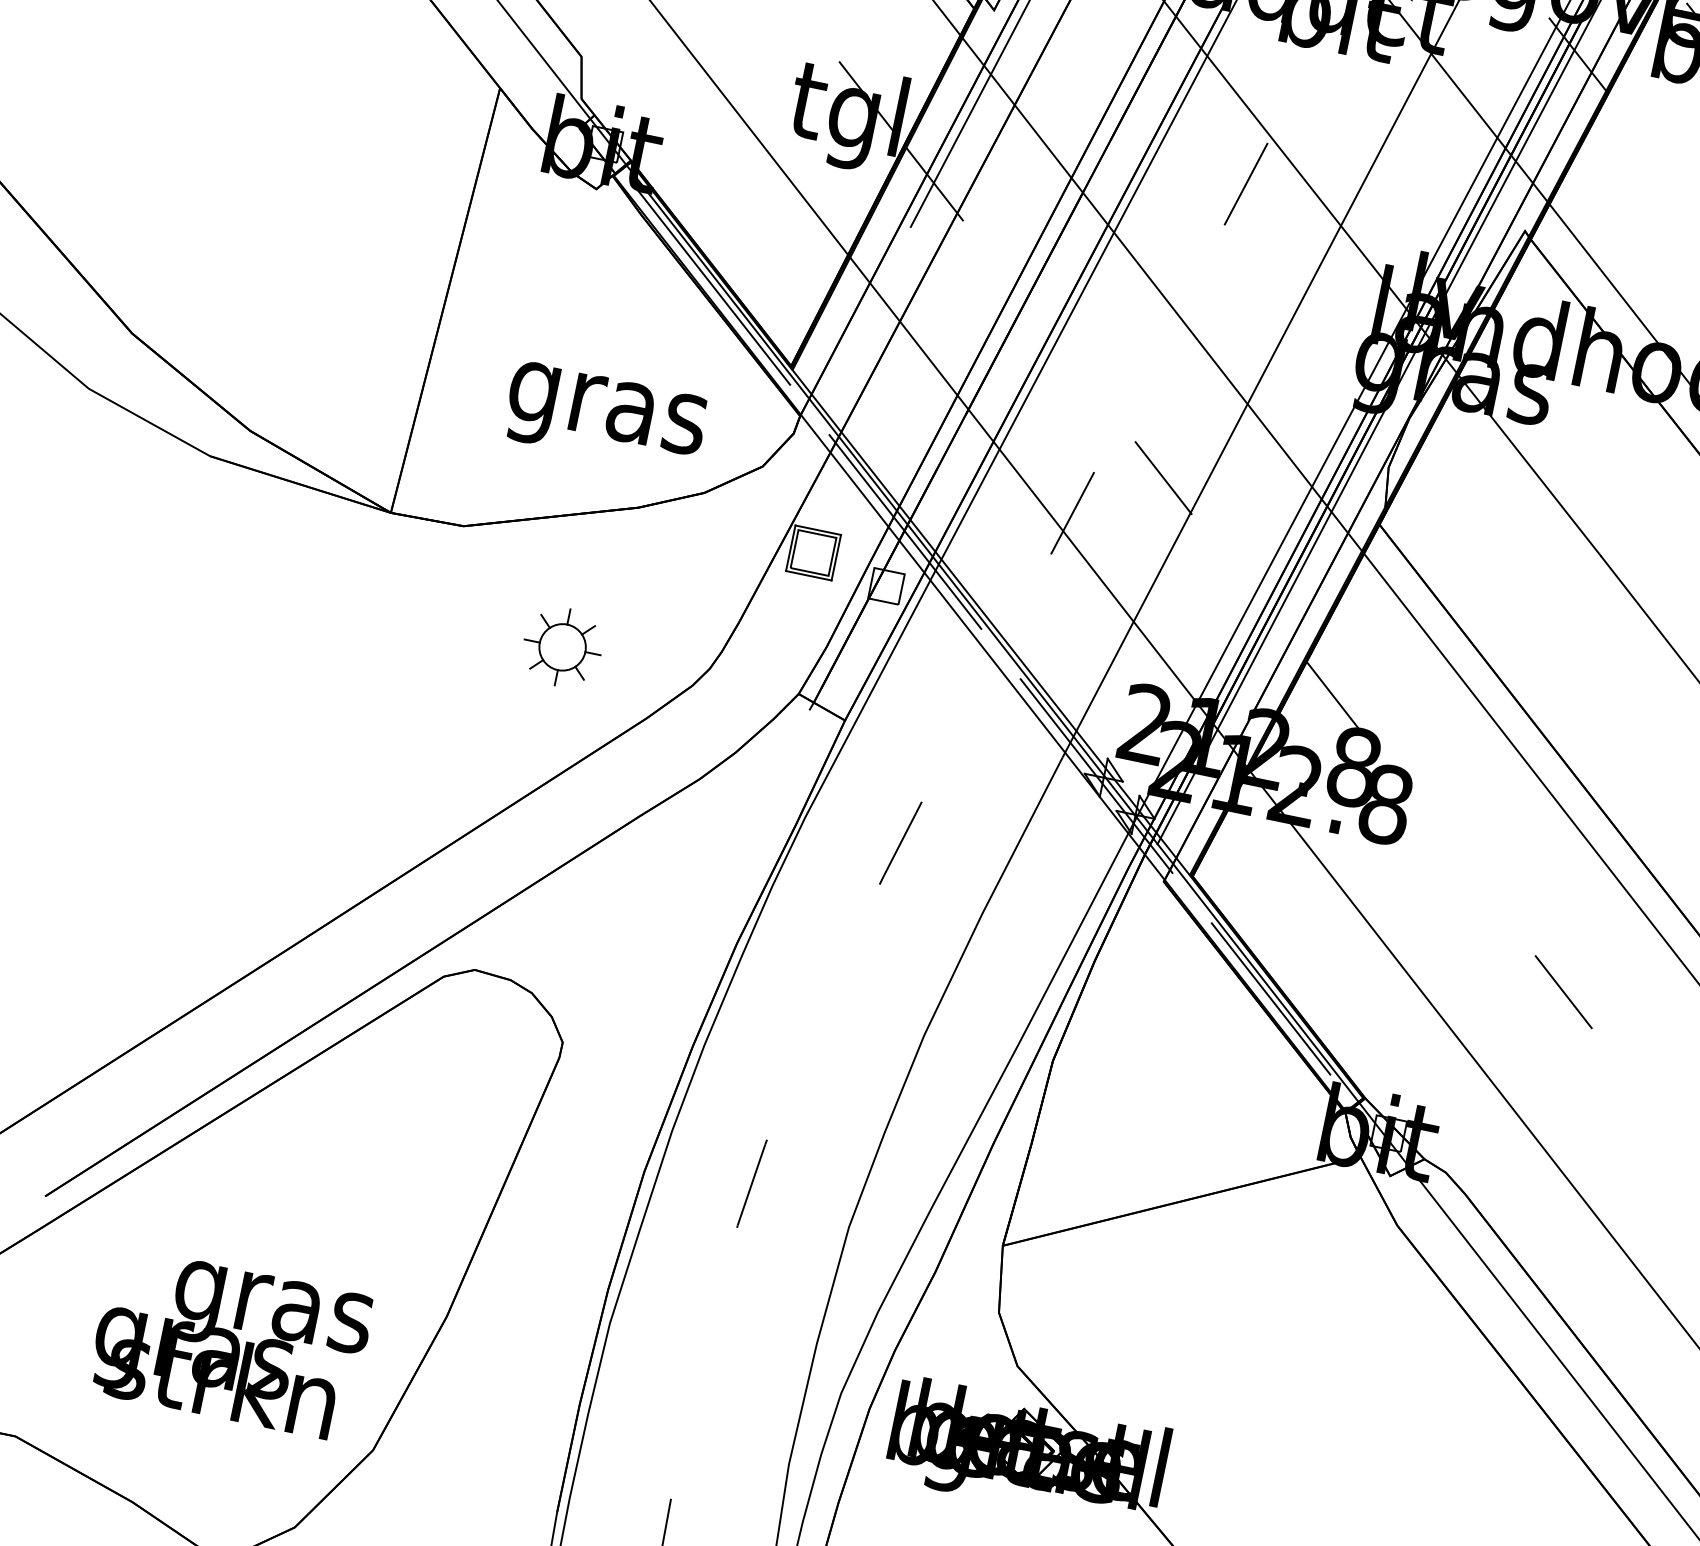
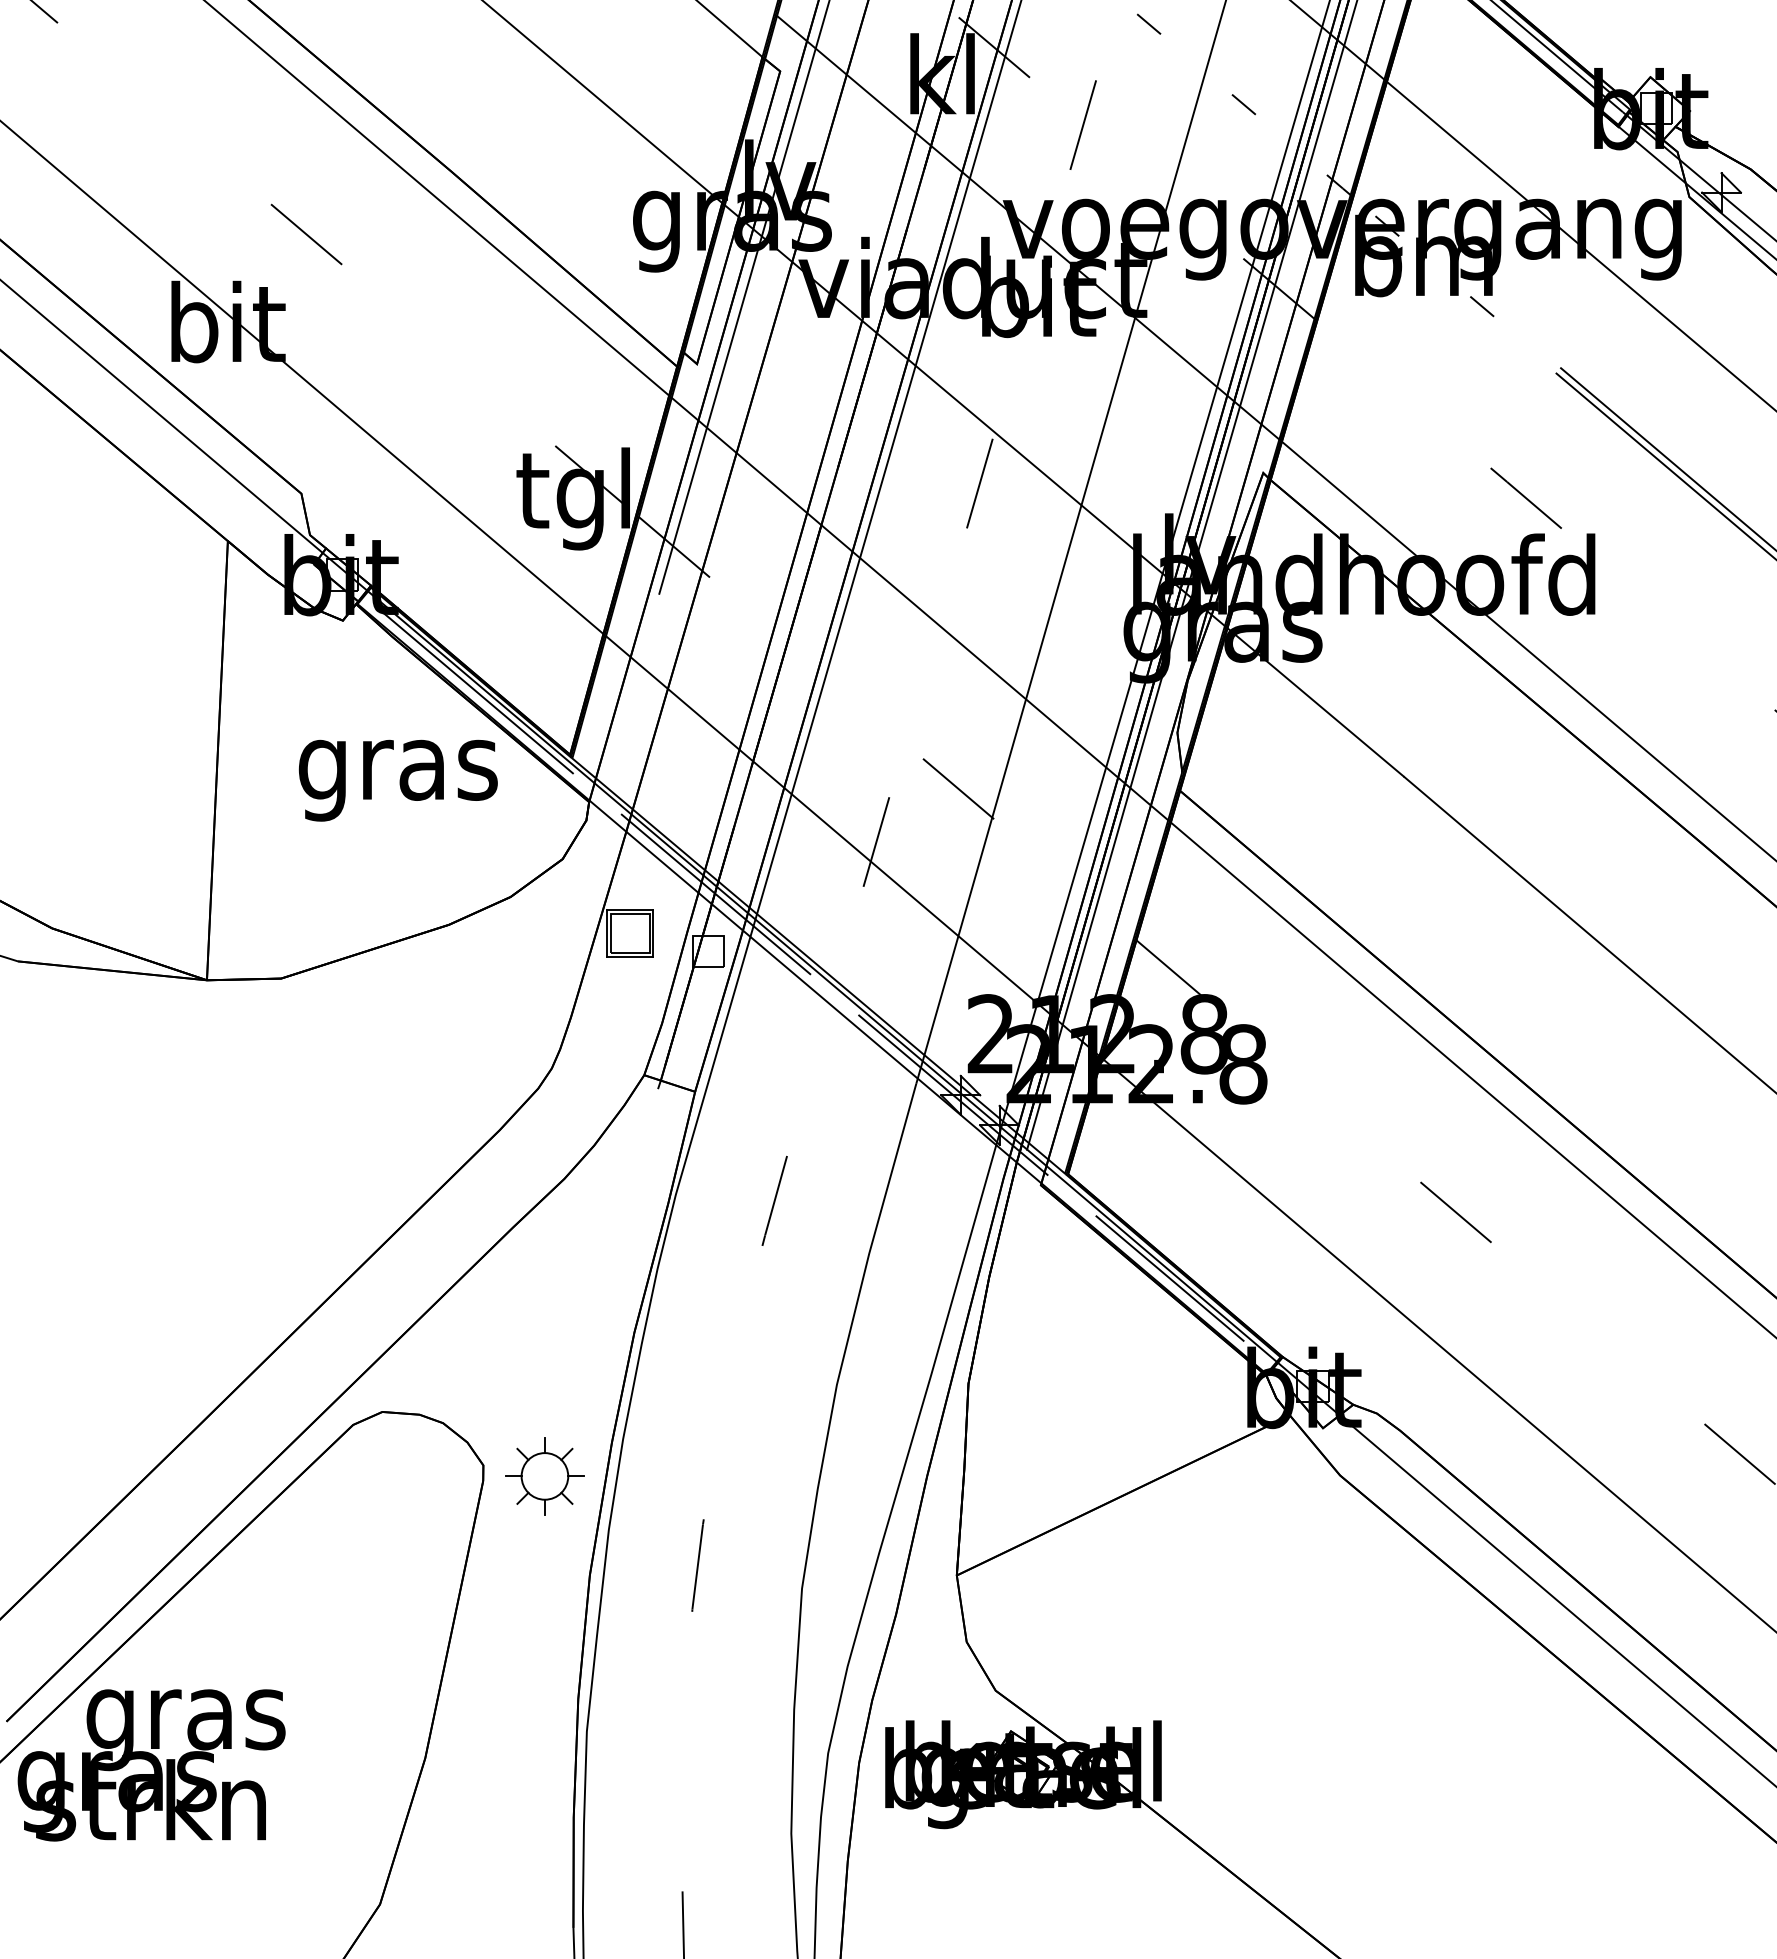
text: (604, 417) -> (397, 780), moved
part: (562, 647) -> (544, 1476), moved
text: (230, 1344) -> (151, 1765), moved

